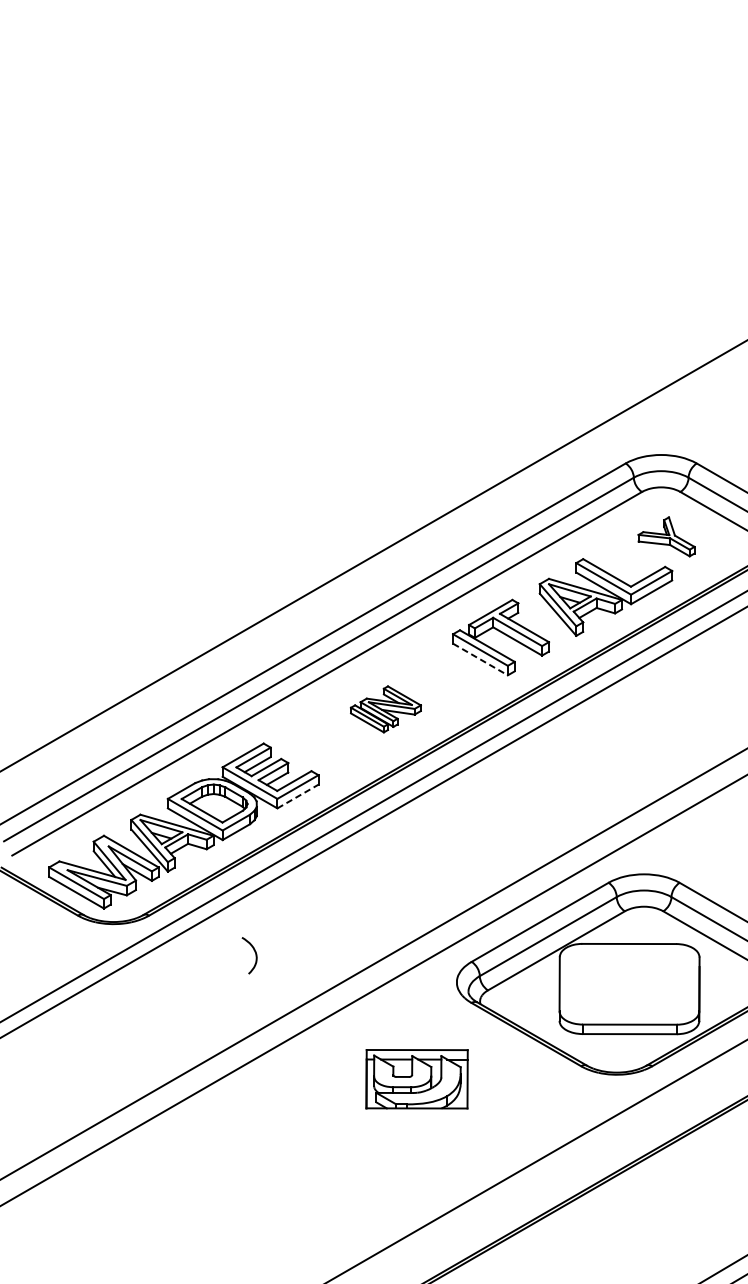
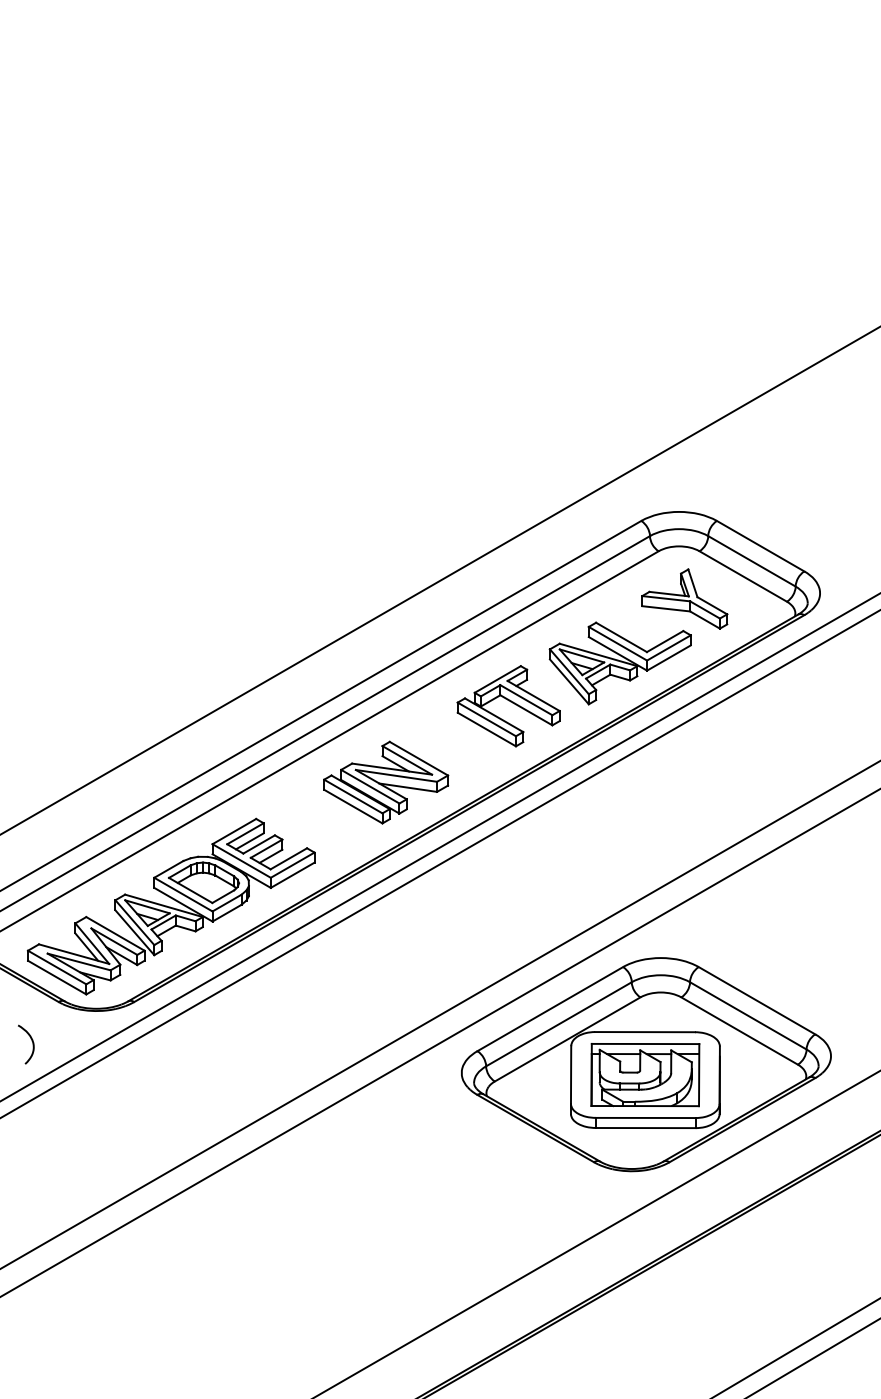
part: (666, 536) -> (684, 598), size x1.43
line: (480, 659) -> (486, 729), dashed -> solid
part: (386, 709) -> (386, 782), size x1.67
line: (298, 796) -> (293, 875), dashed -> solid
curve: (254, 952) -> (31, 1041), moved
part: (417, 1079) -> (645, 1075), moved

